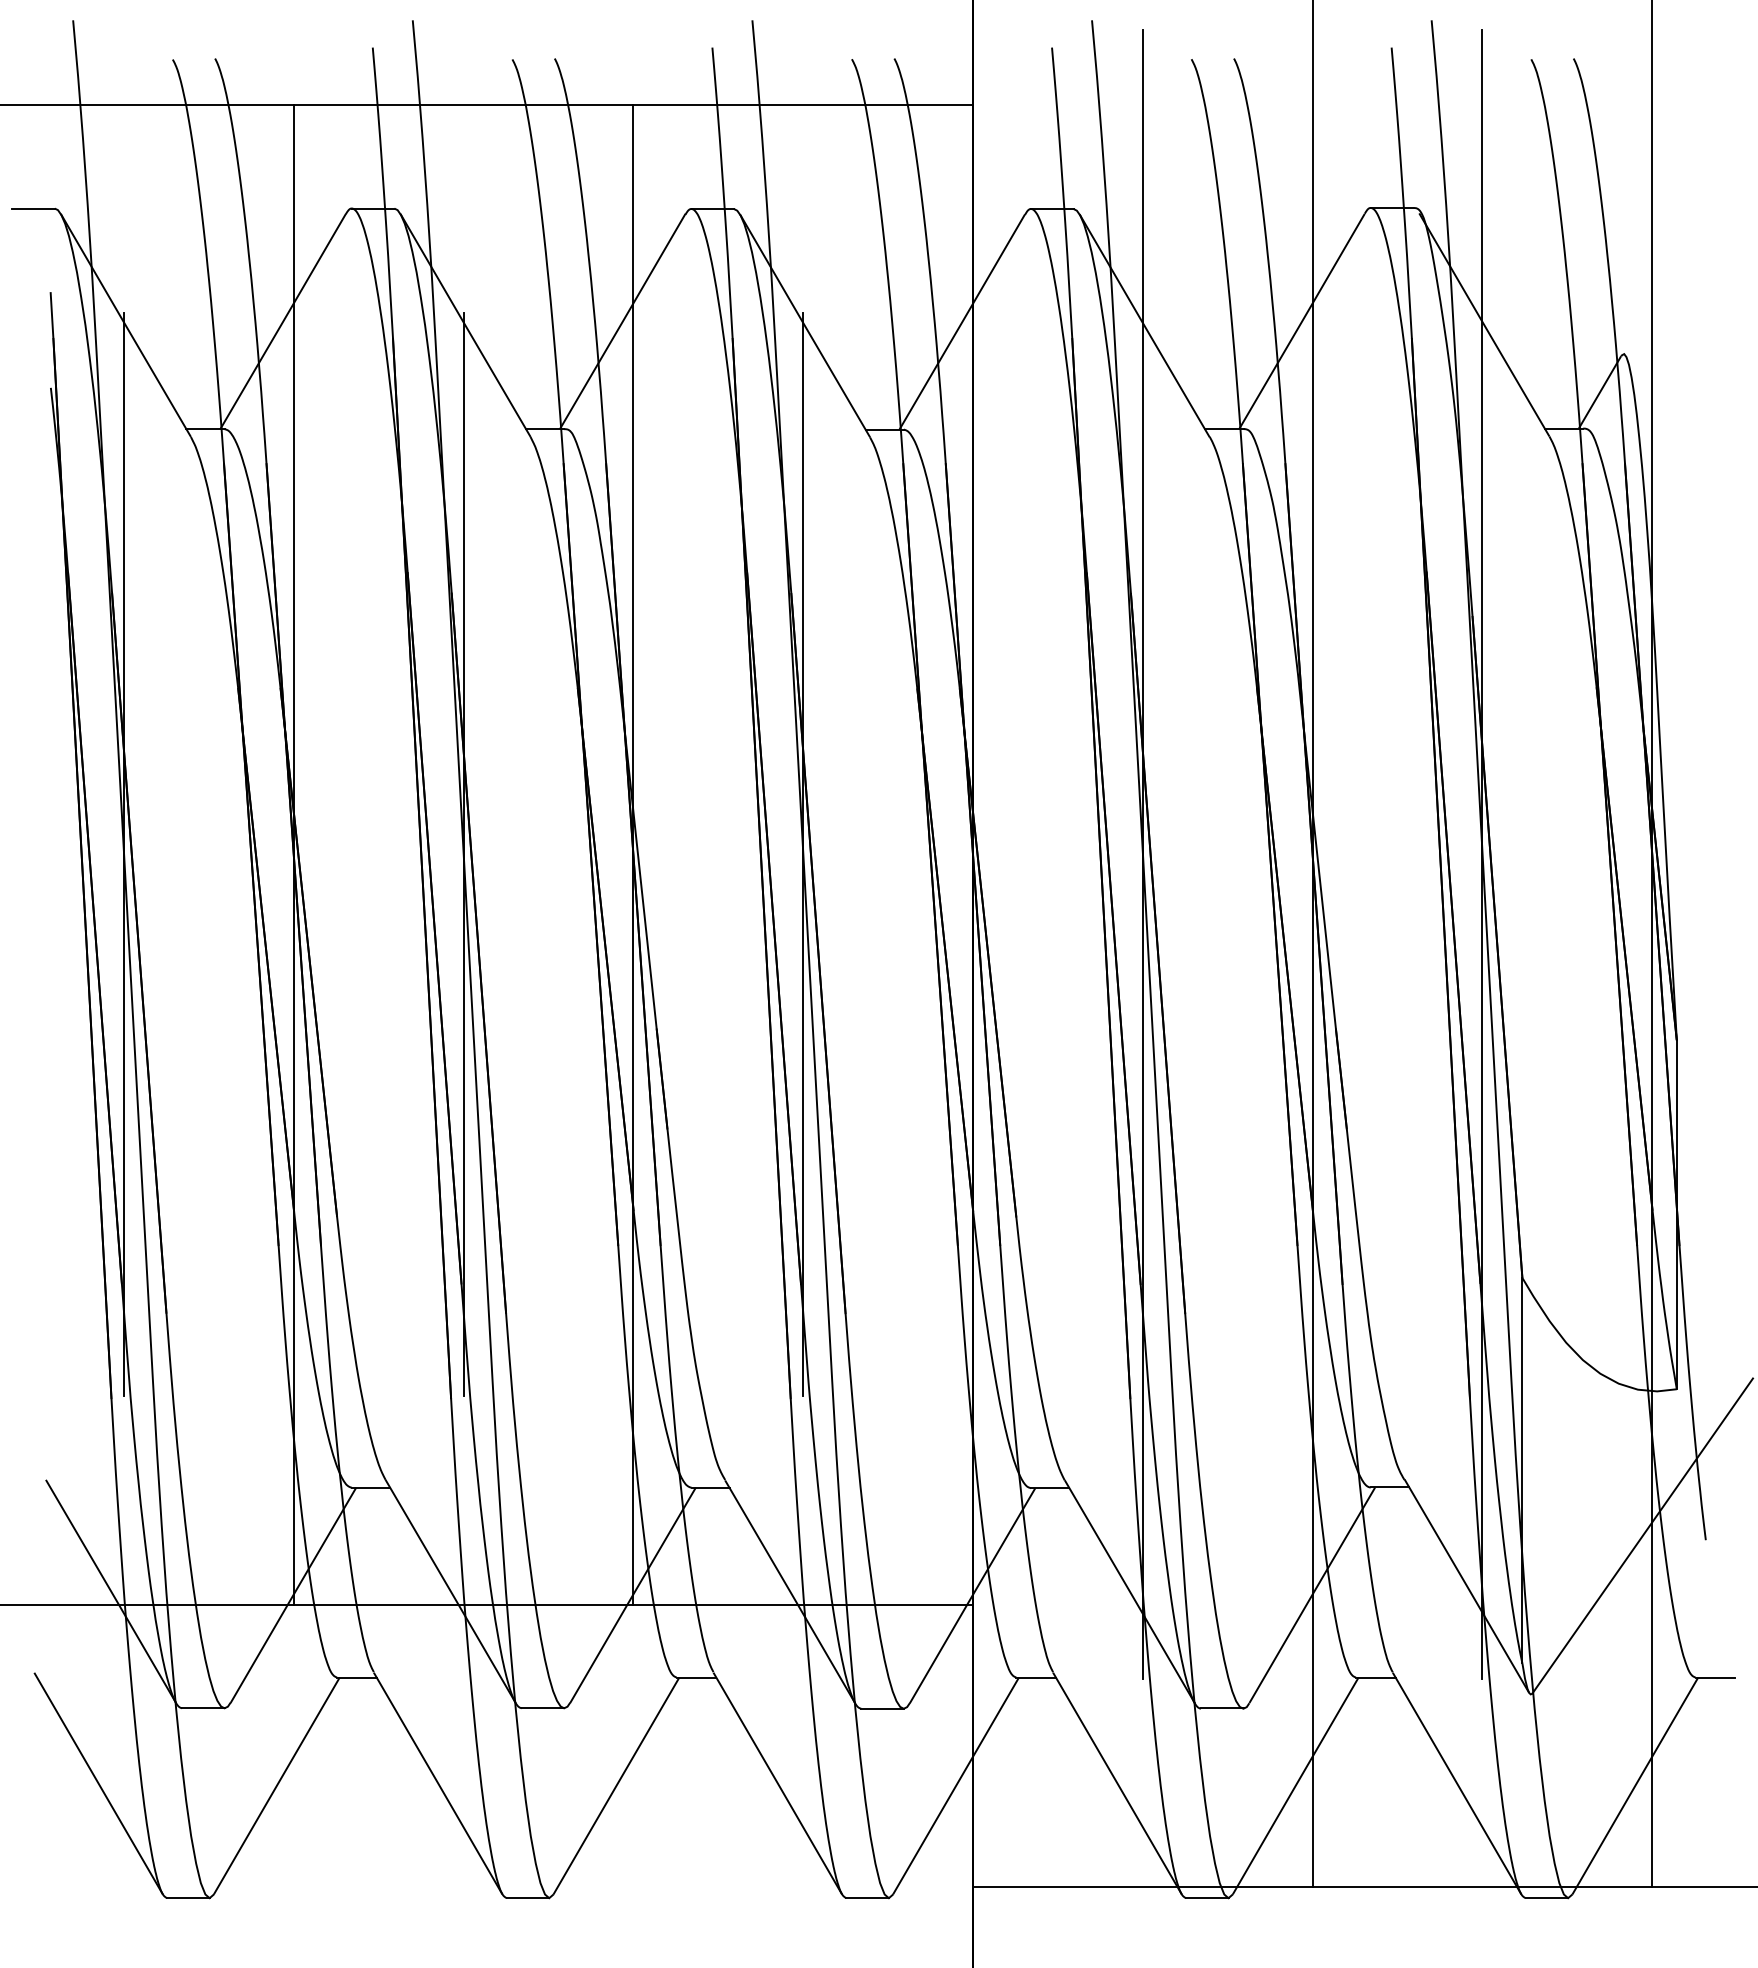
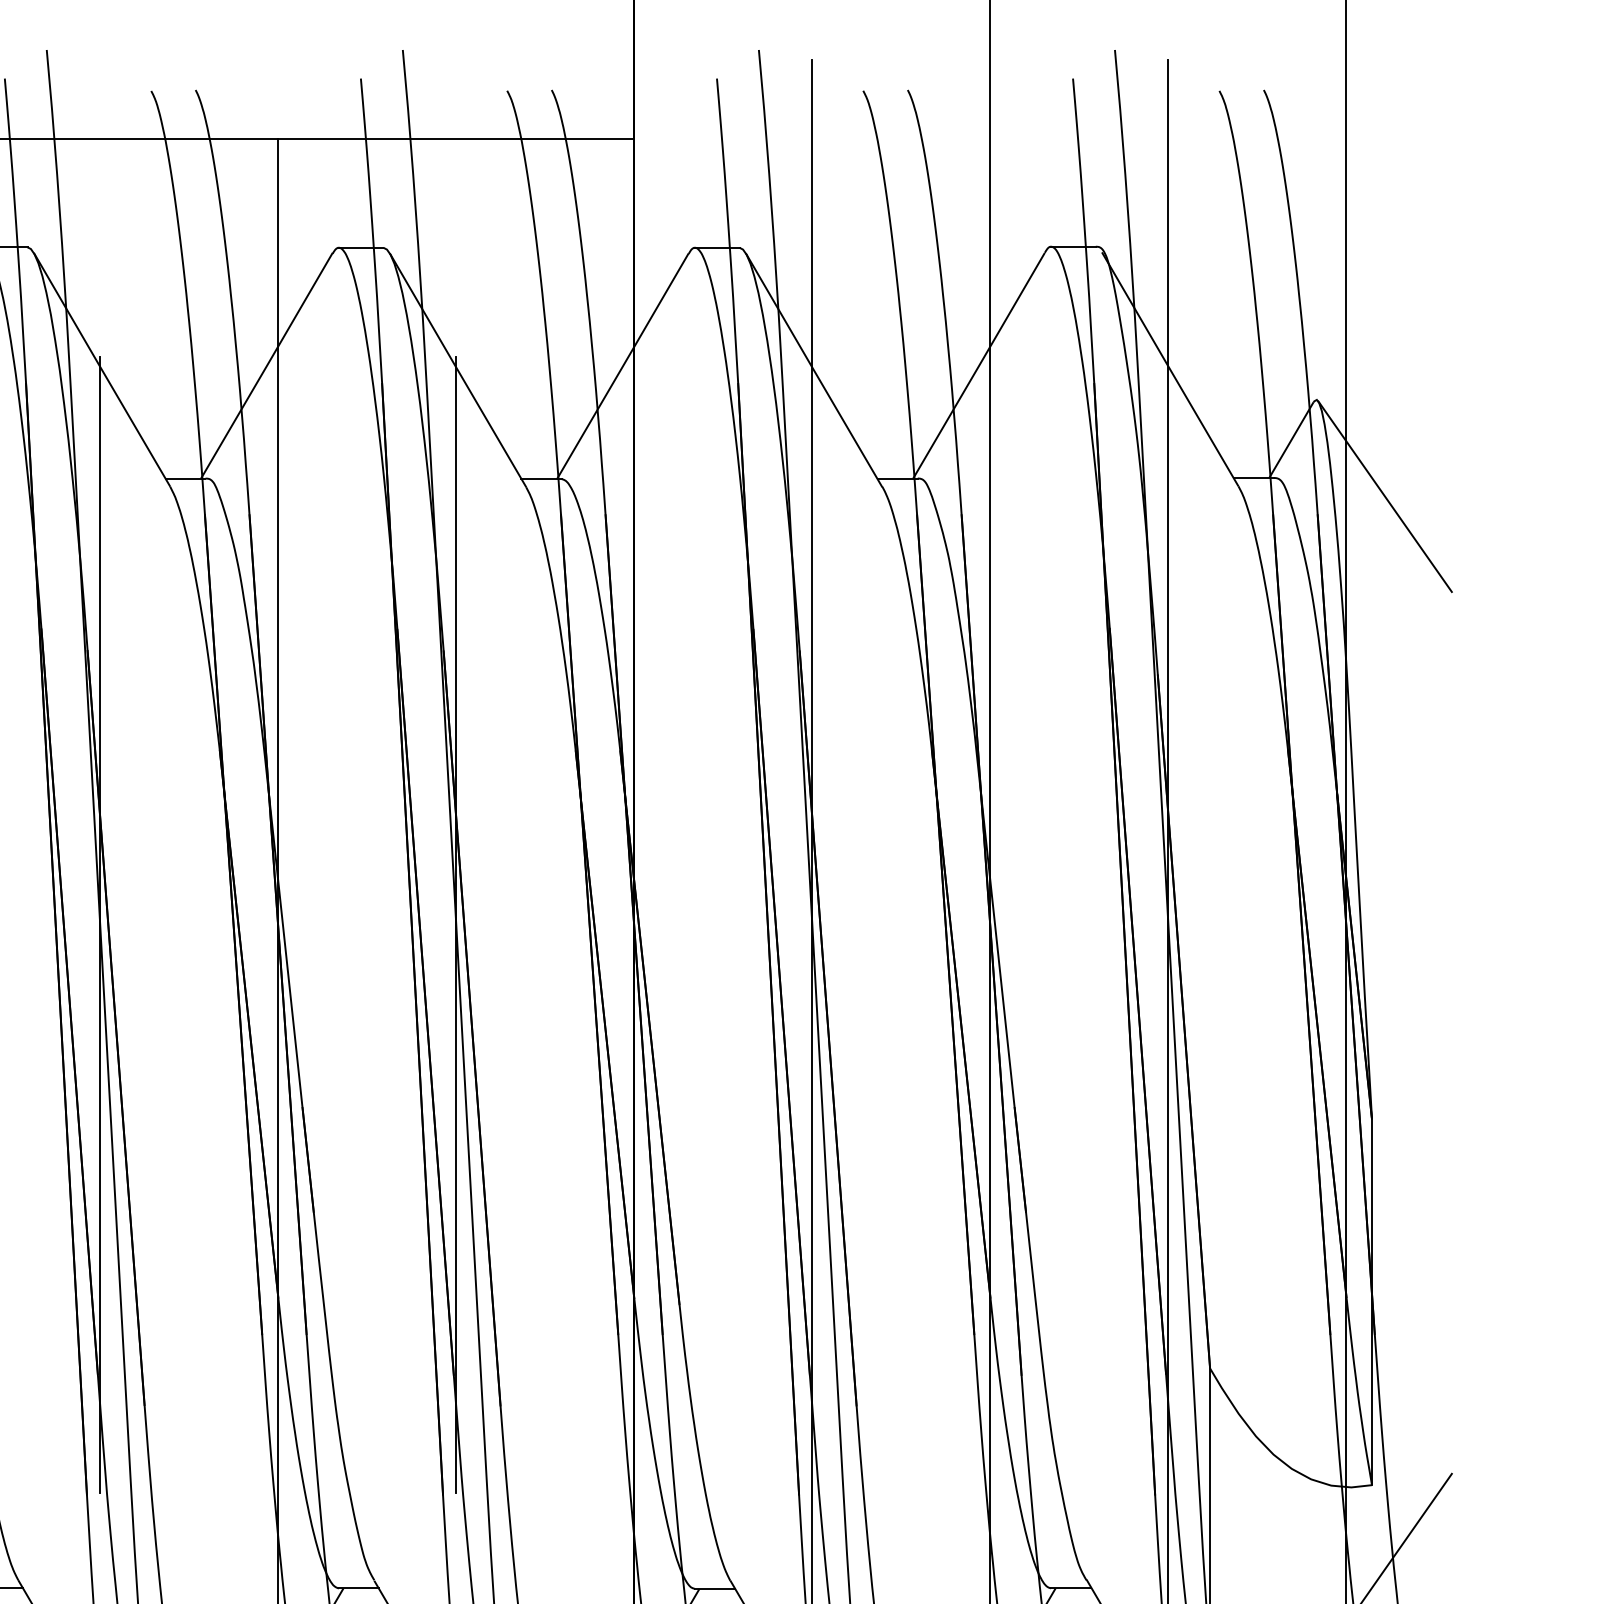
line: (1689, 446) -> (1385, 496), added

